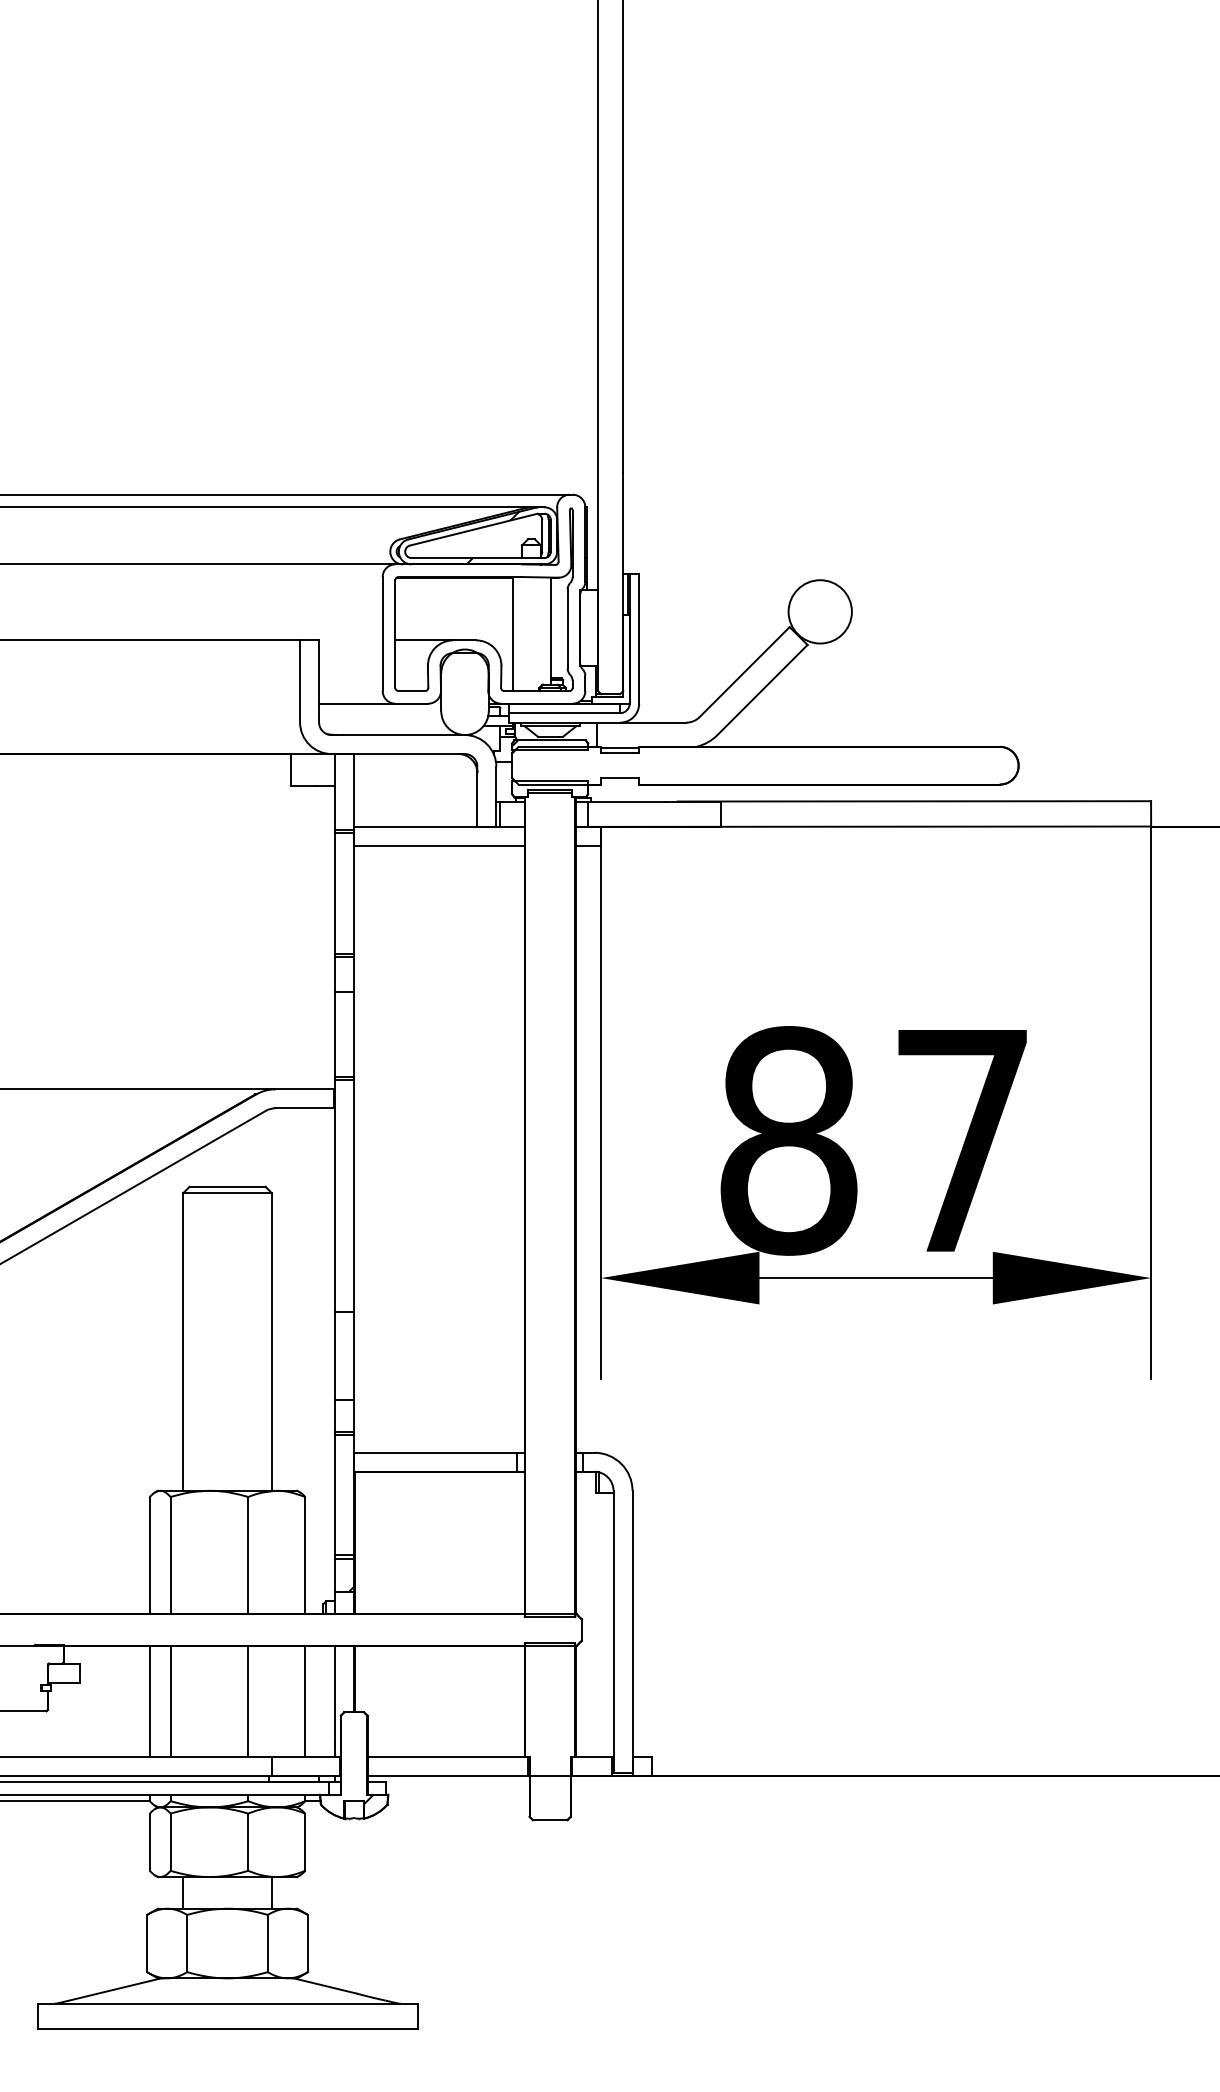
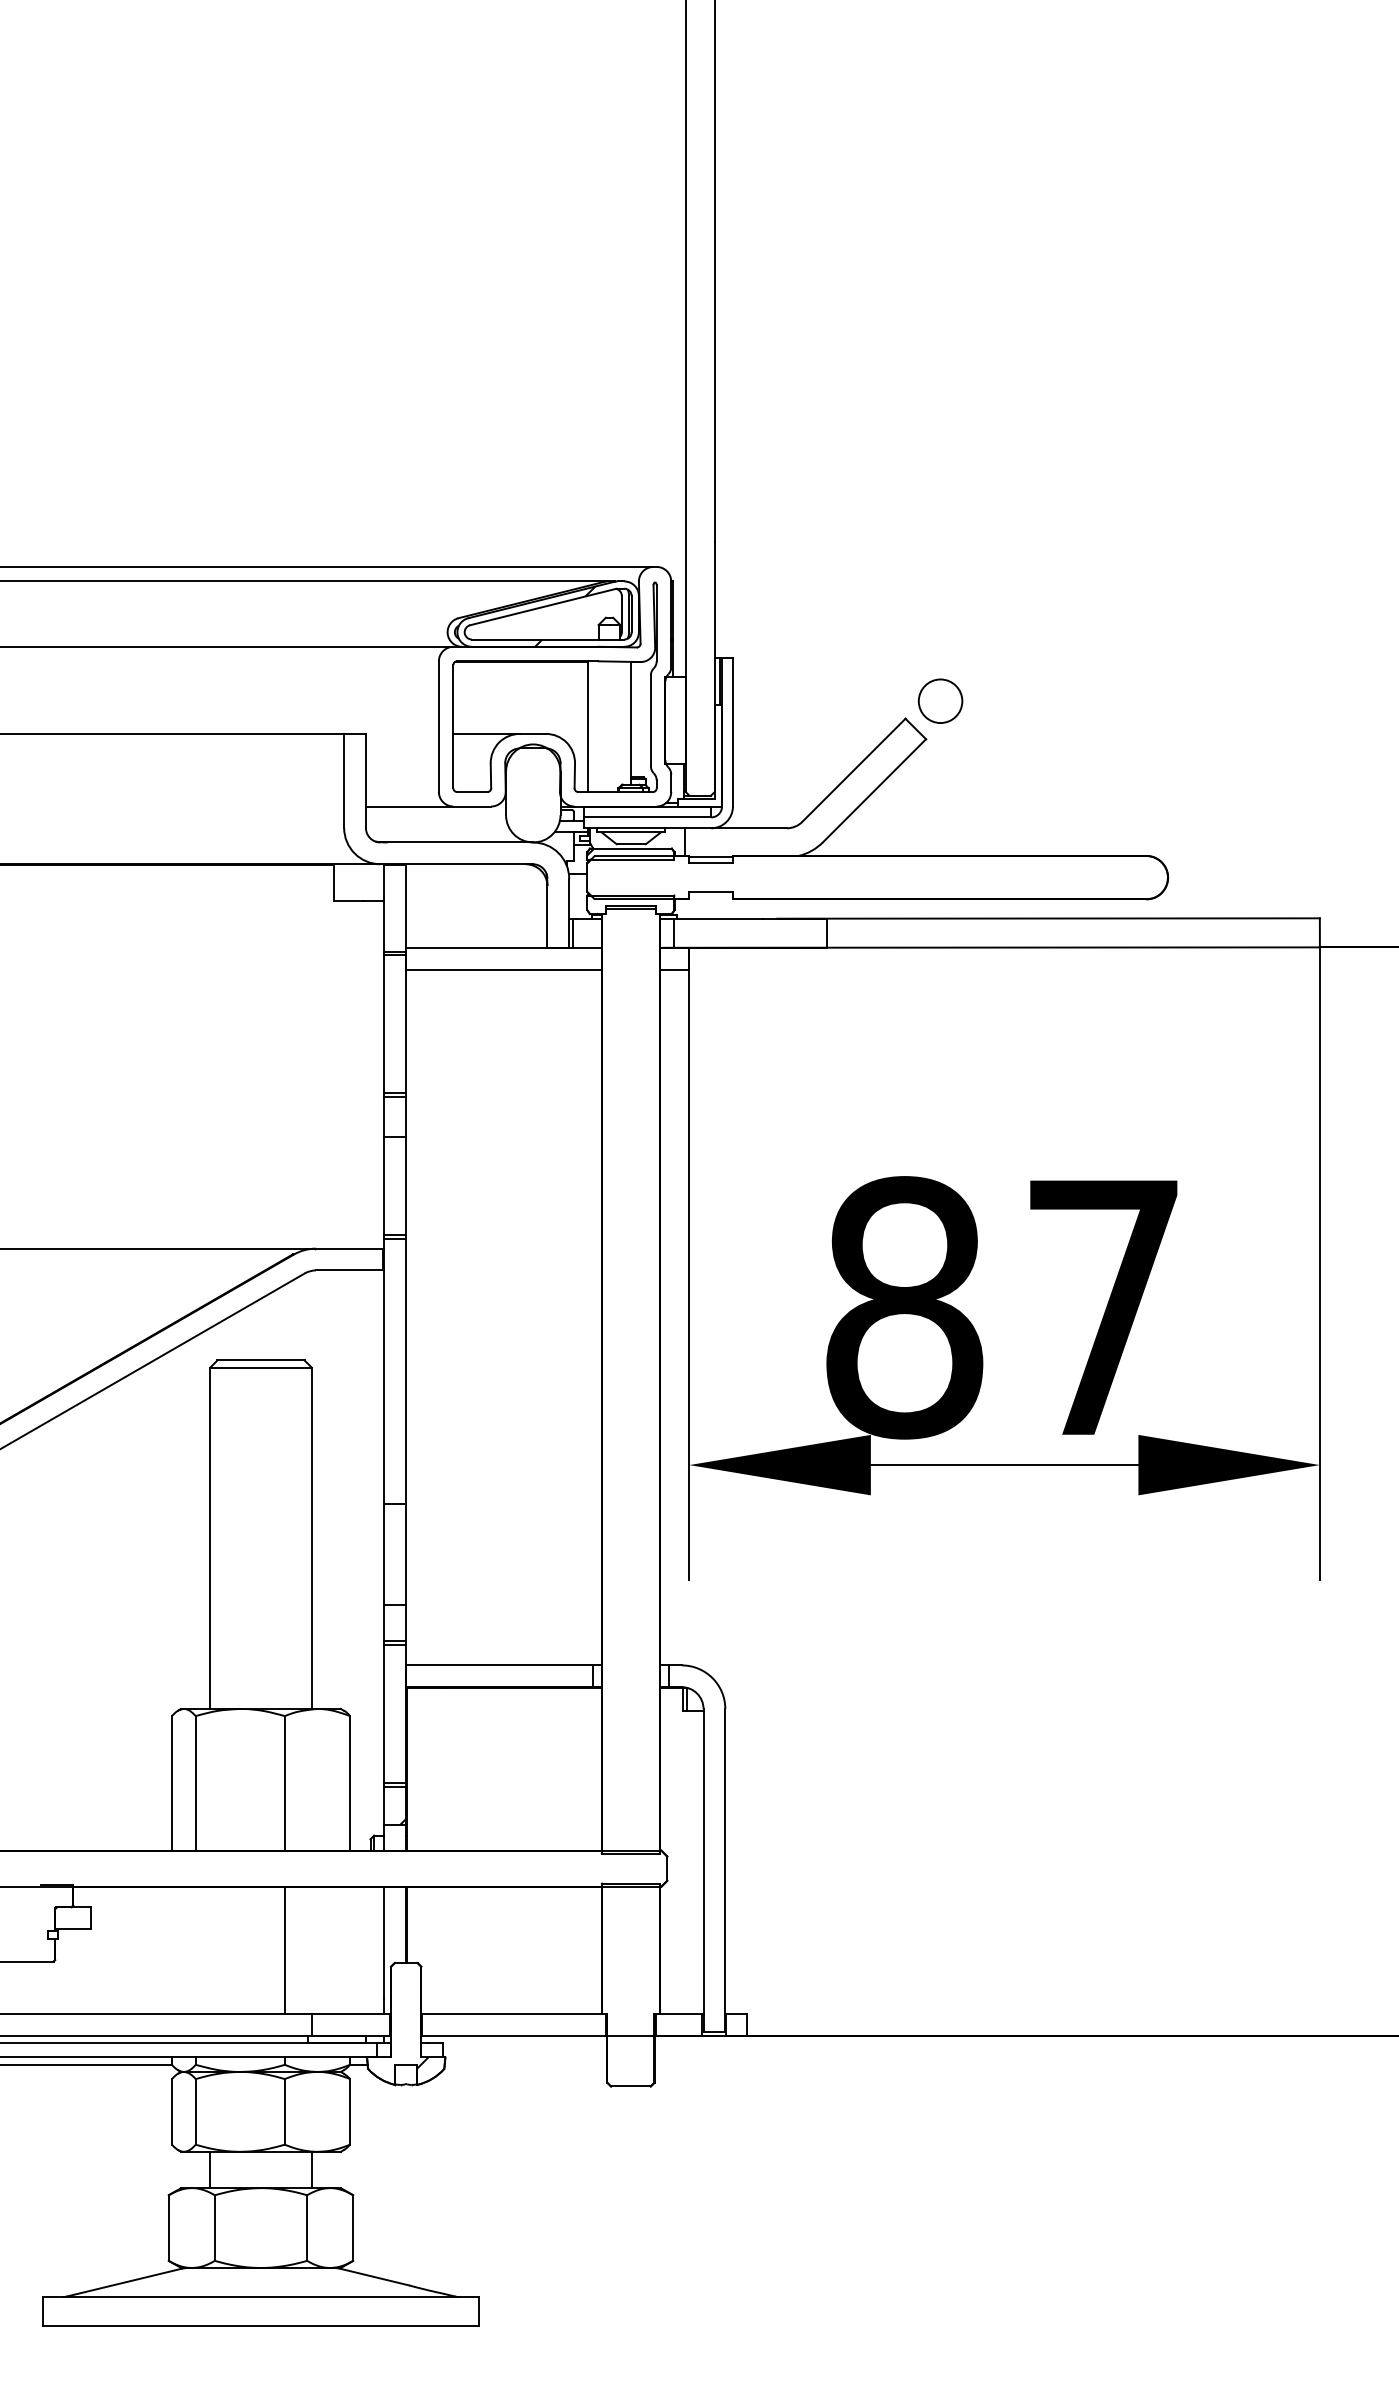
circle: (820, 611) -> (940, 700), size x0.6
line: (149, 1700) -> (171, 1949), removed
line: (170, 1700) -> (195, 1949), removed
line: (305, 1700) -> (350, 1949), removed

